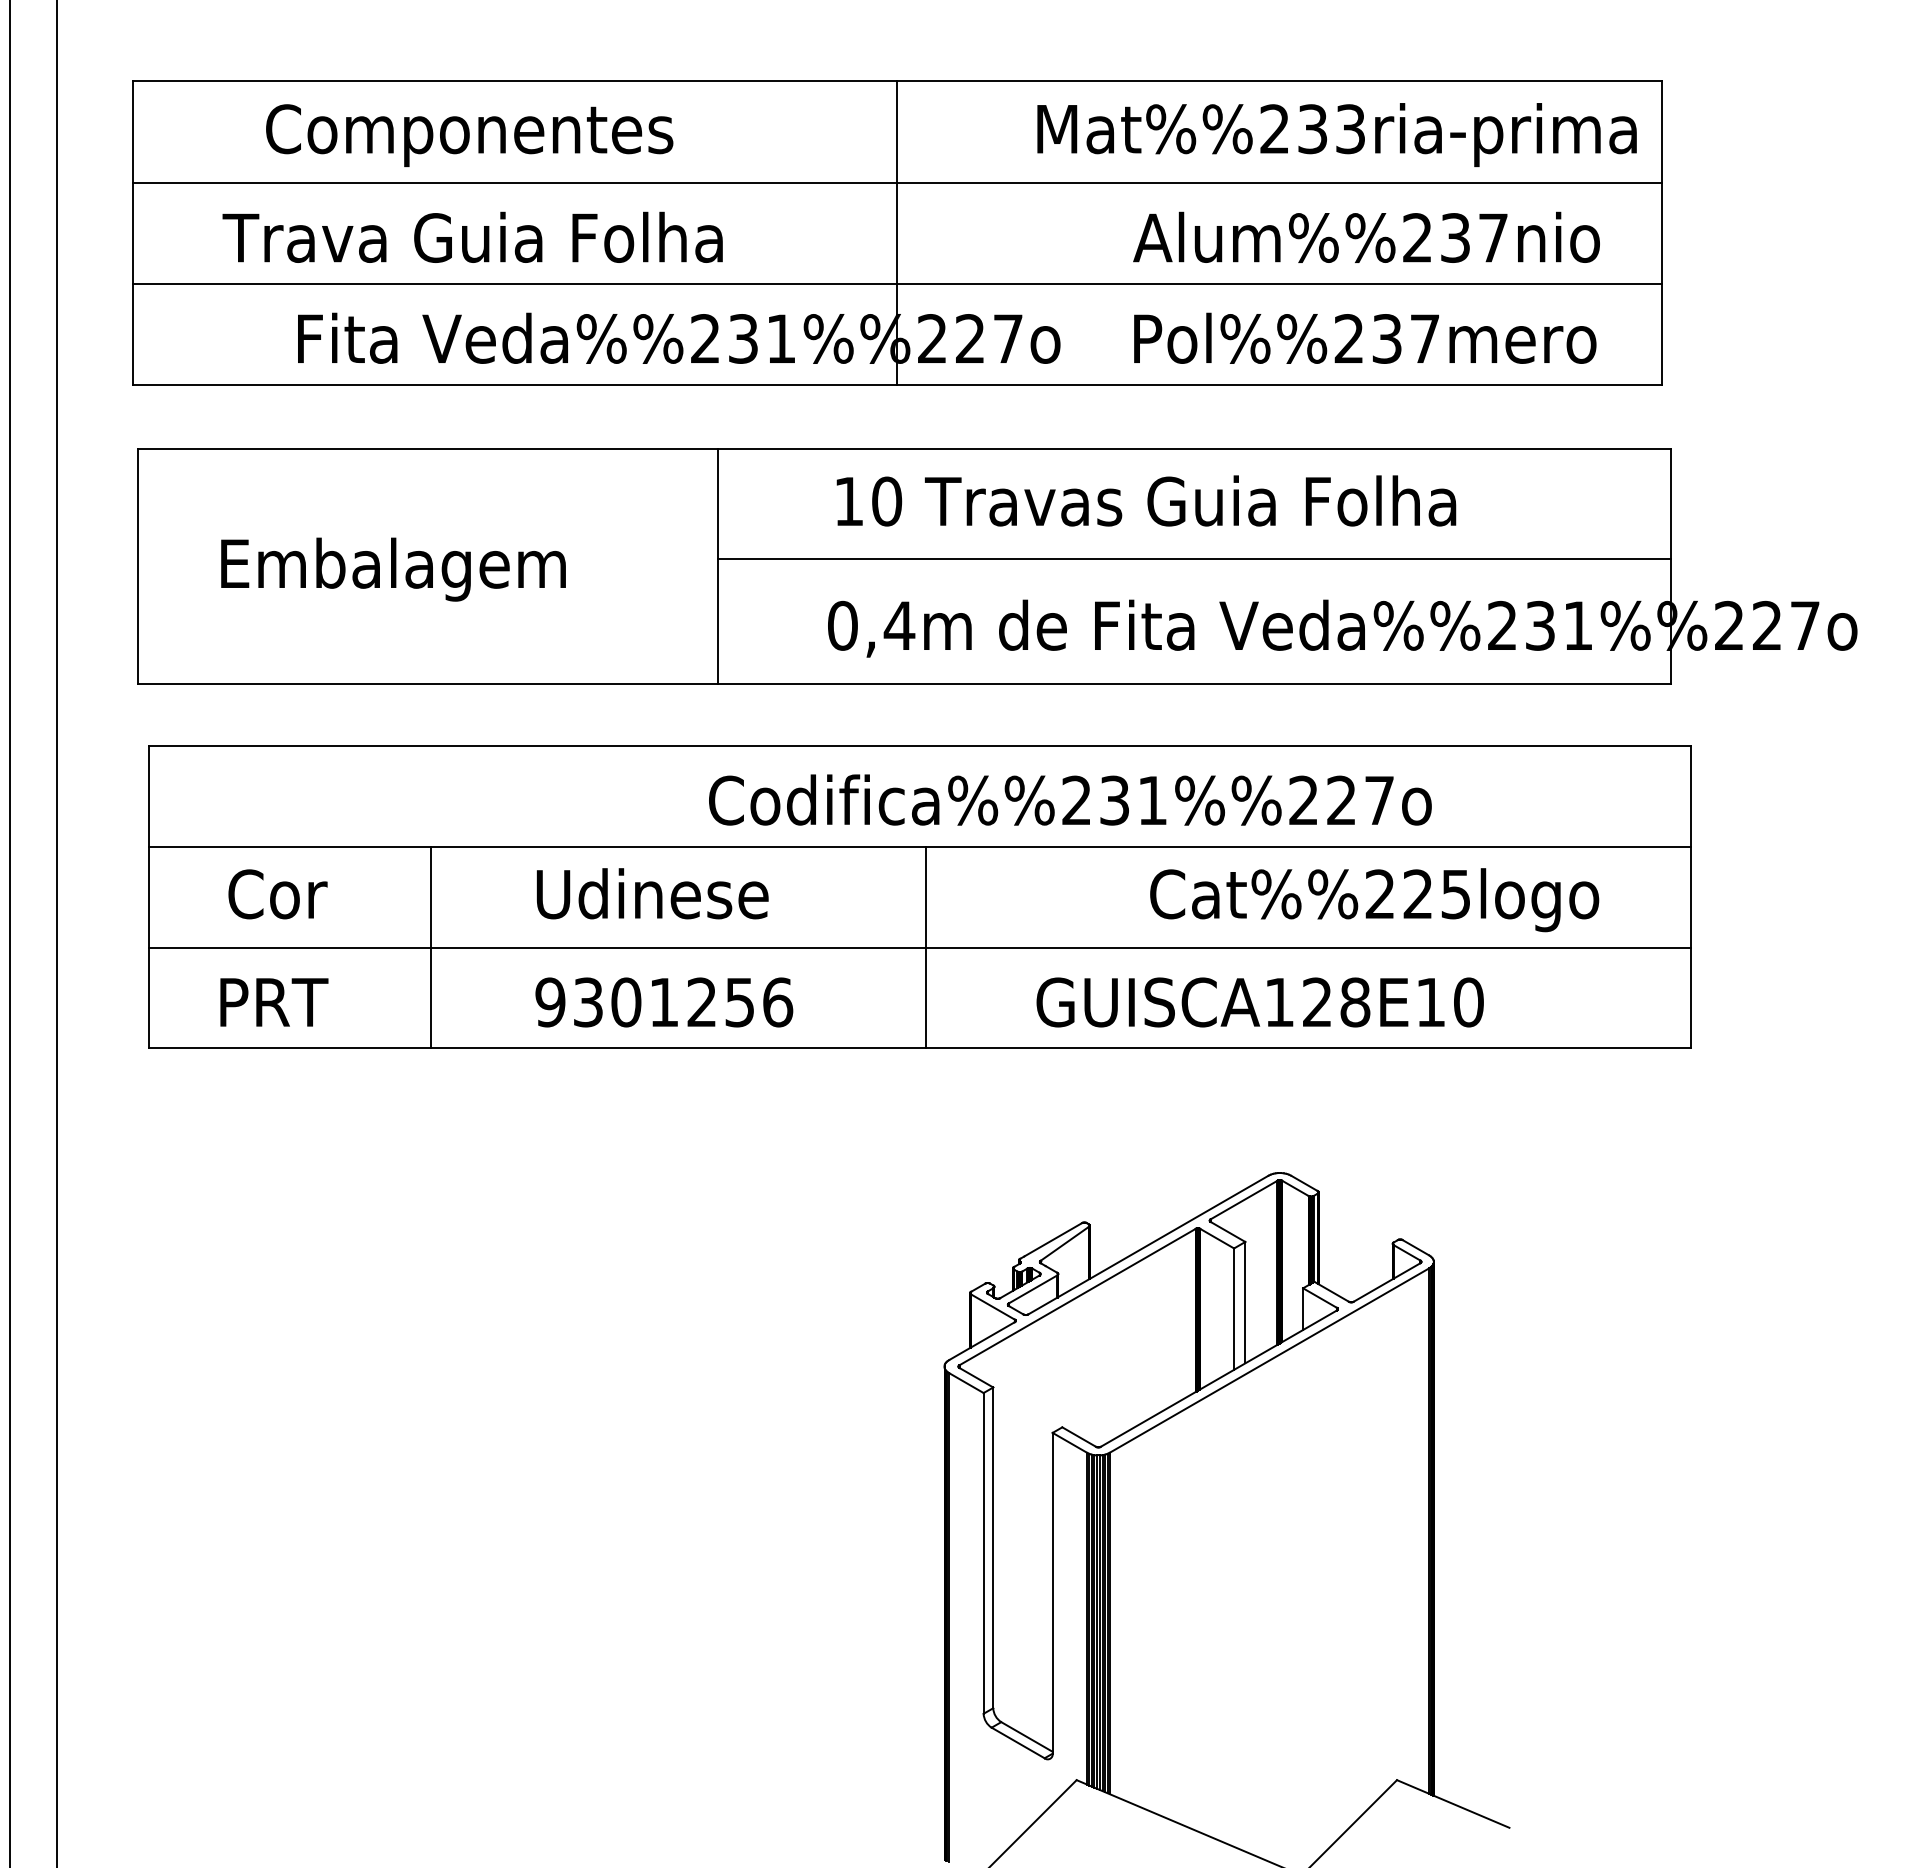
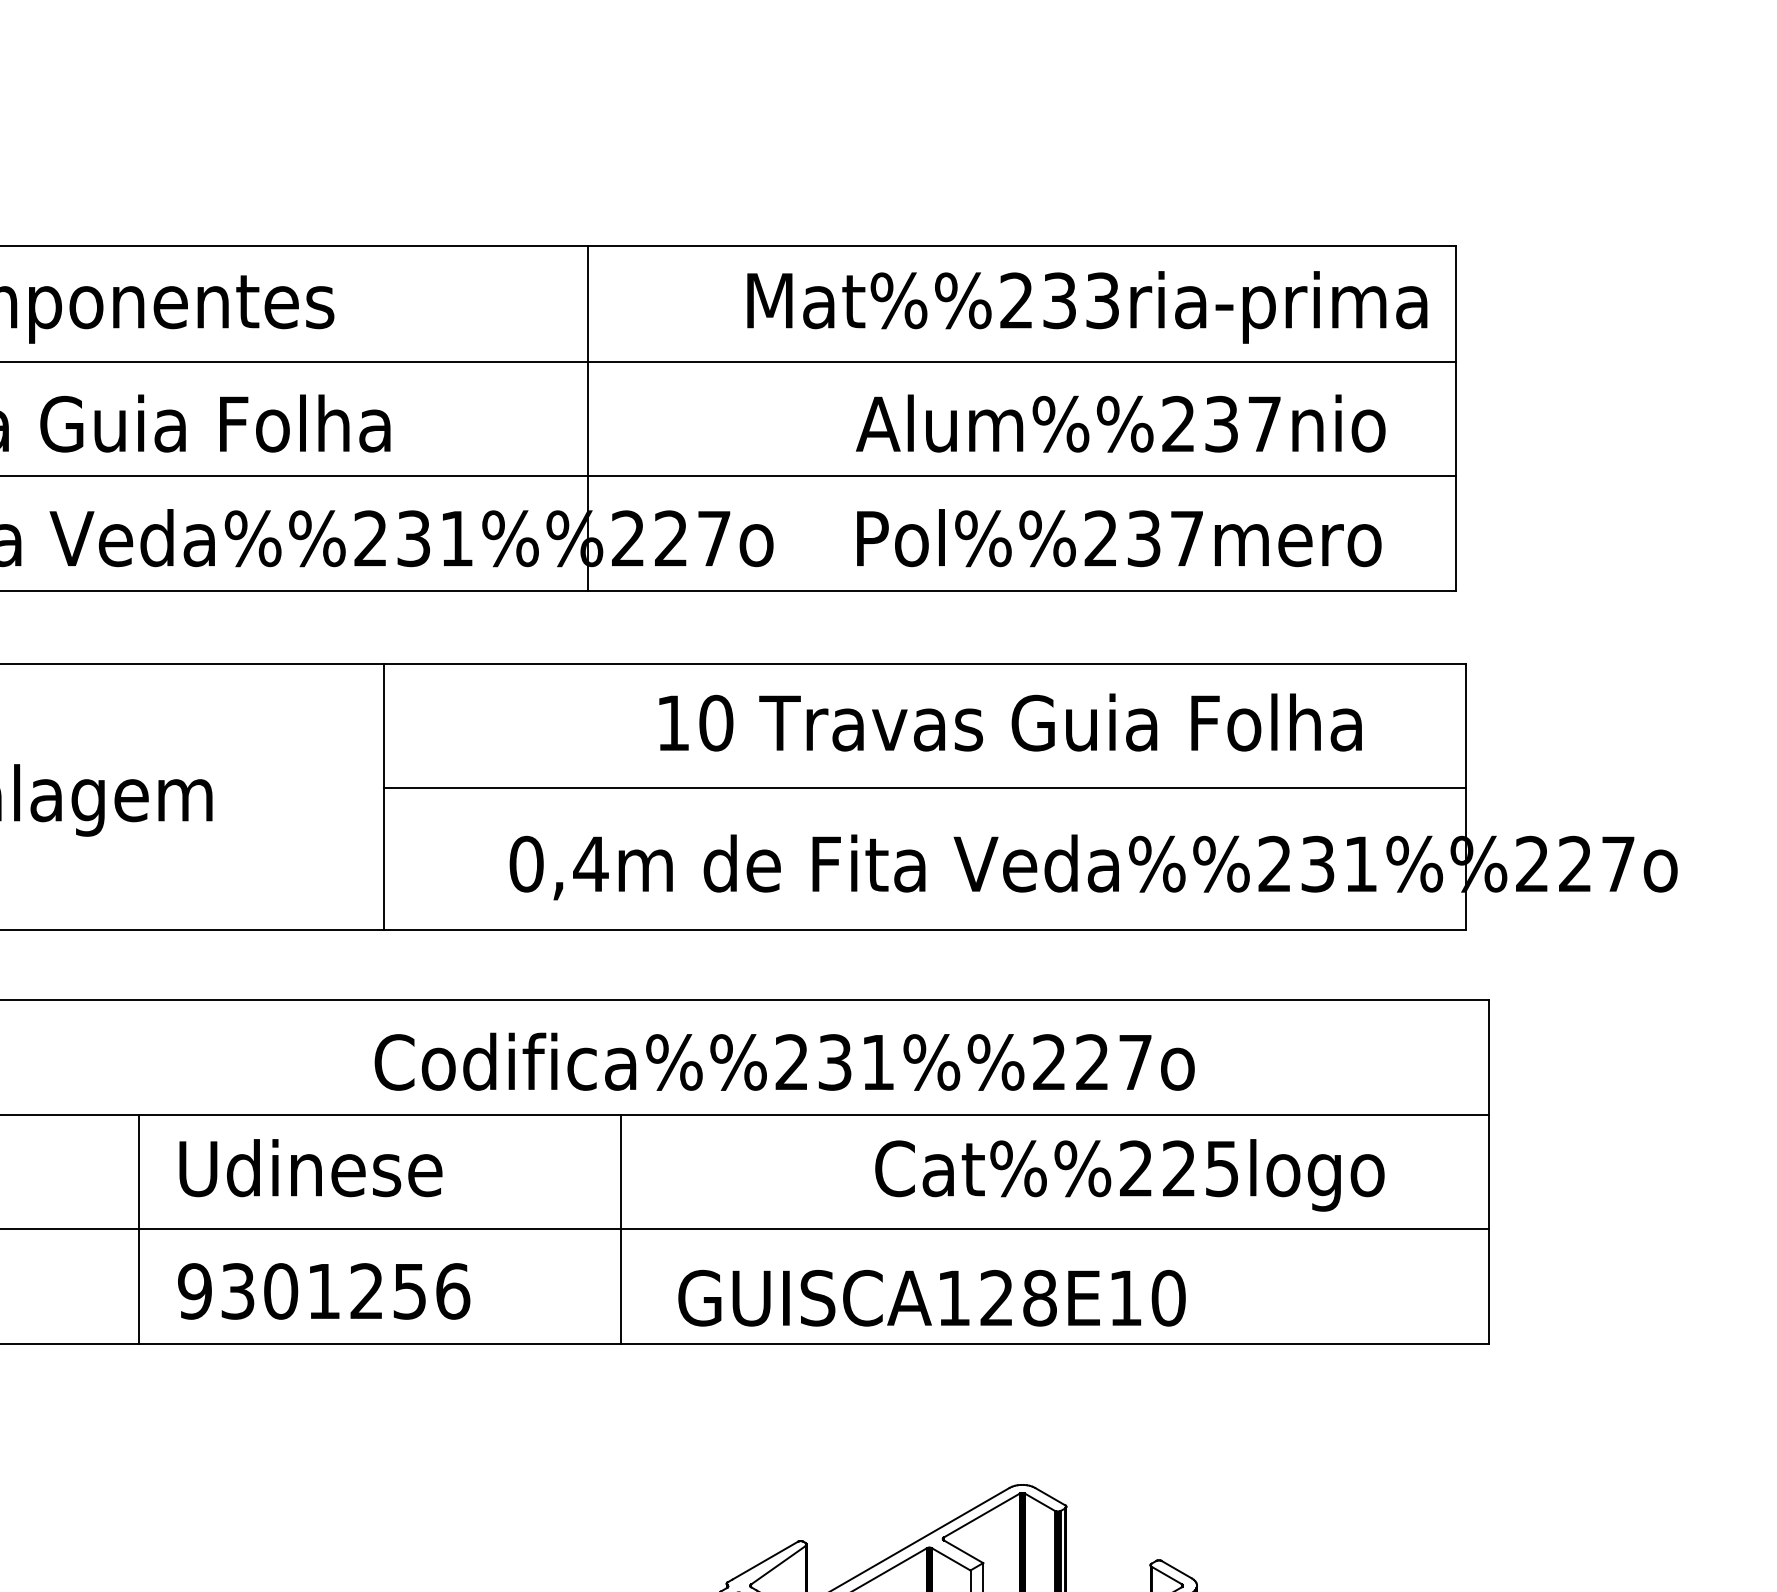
text: (1146, 500) -> (1010, 721), moved
line: (431, 947) -> (139, 1229), moved
text: (1259, 1002) -> (931, 1298), moved

